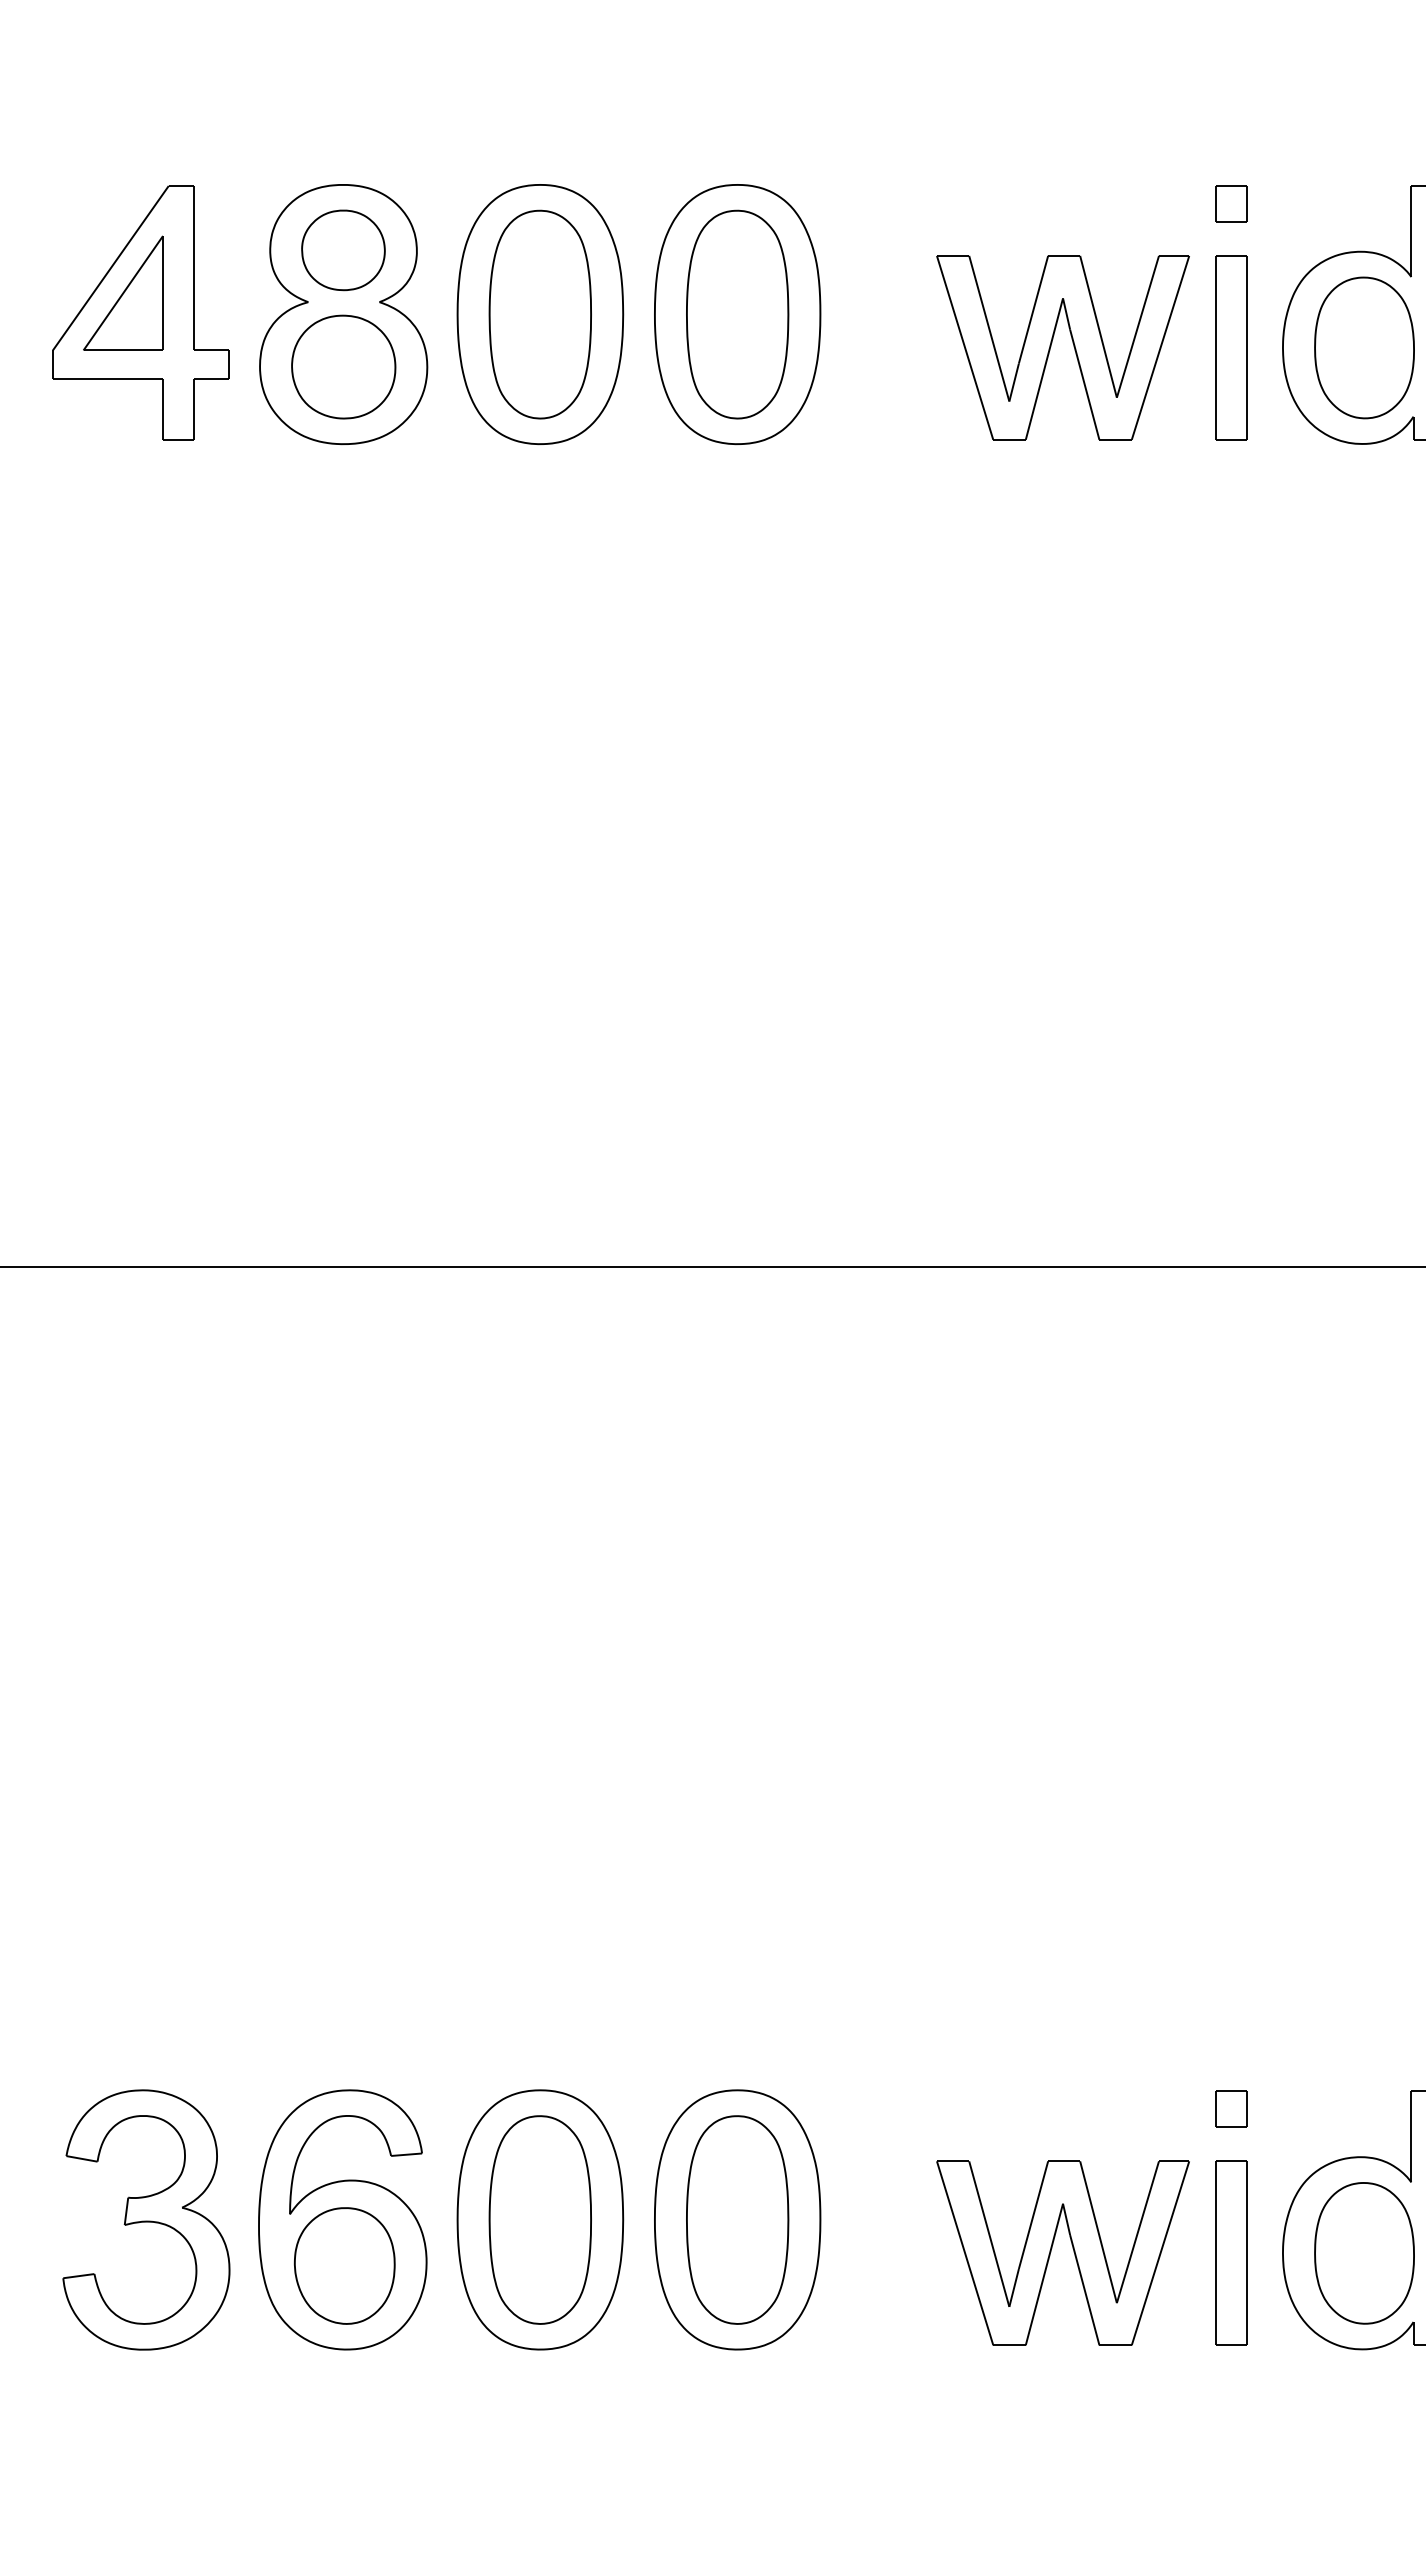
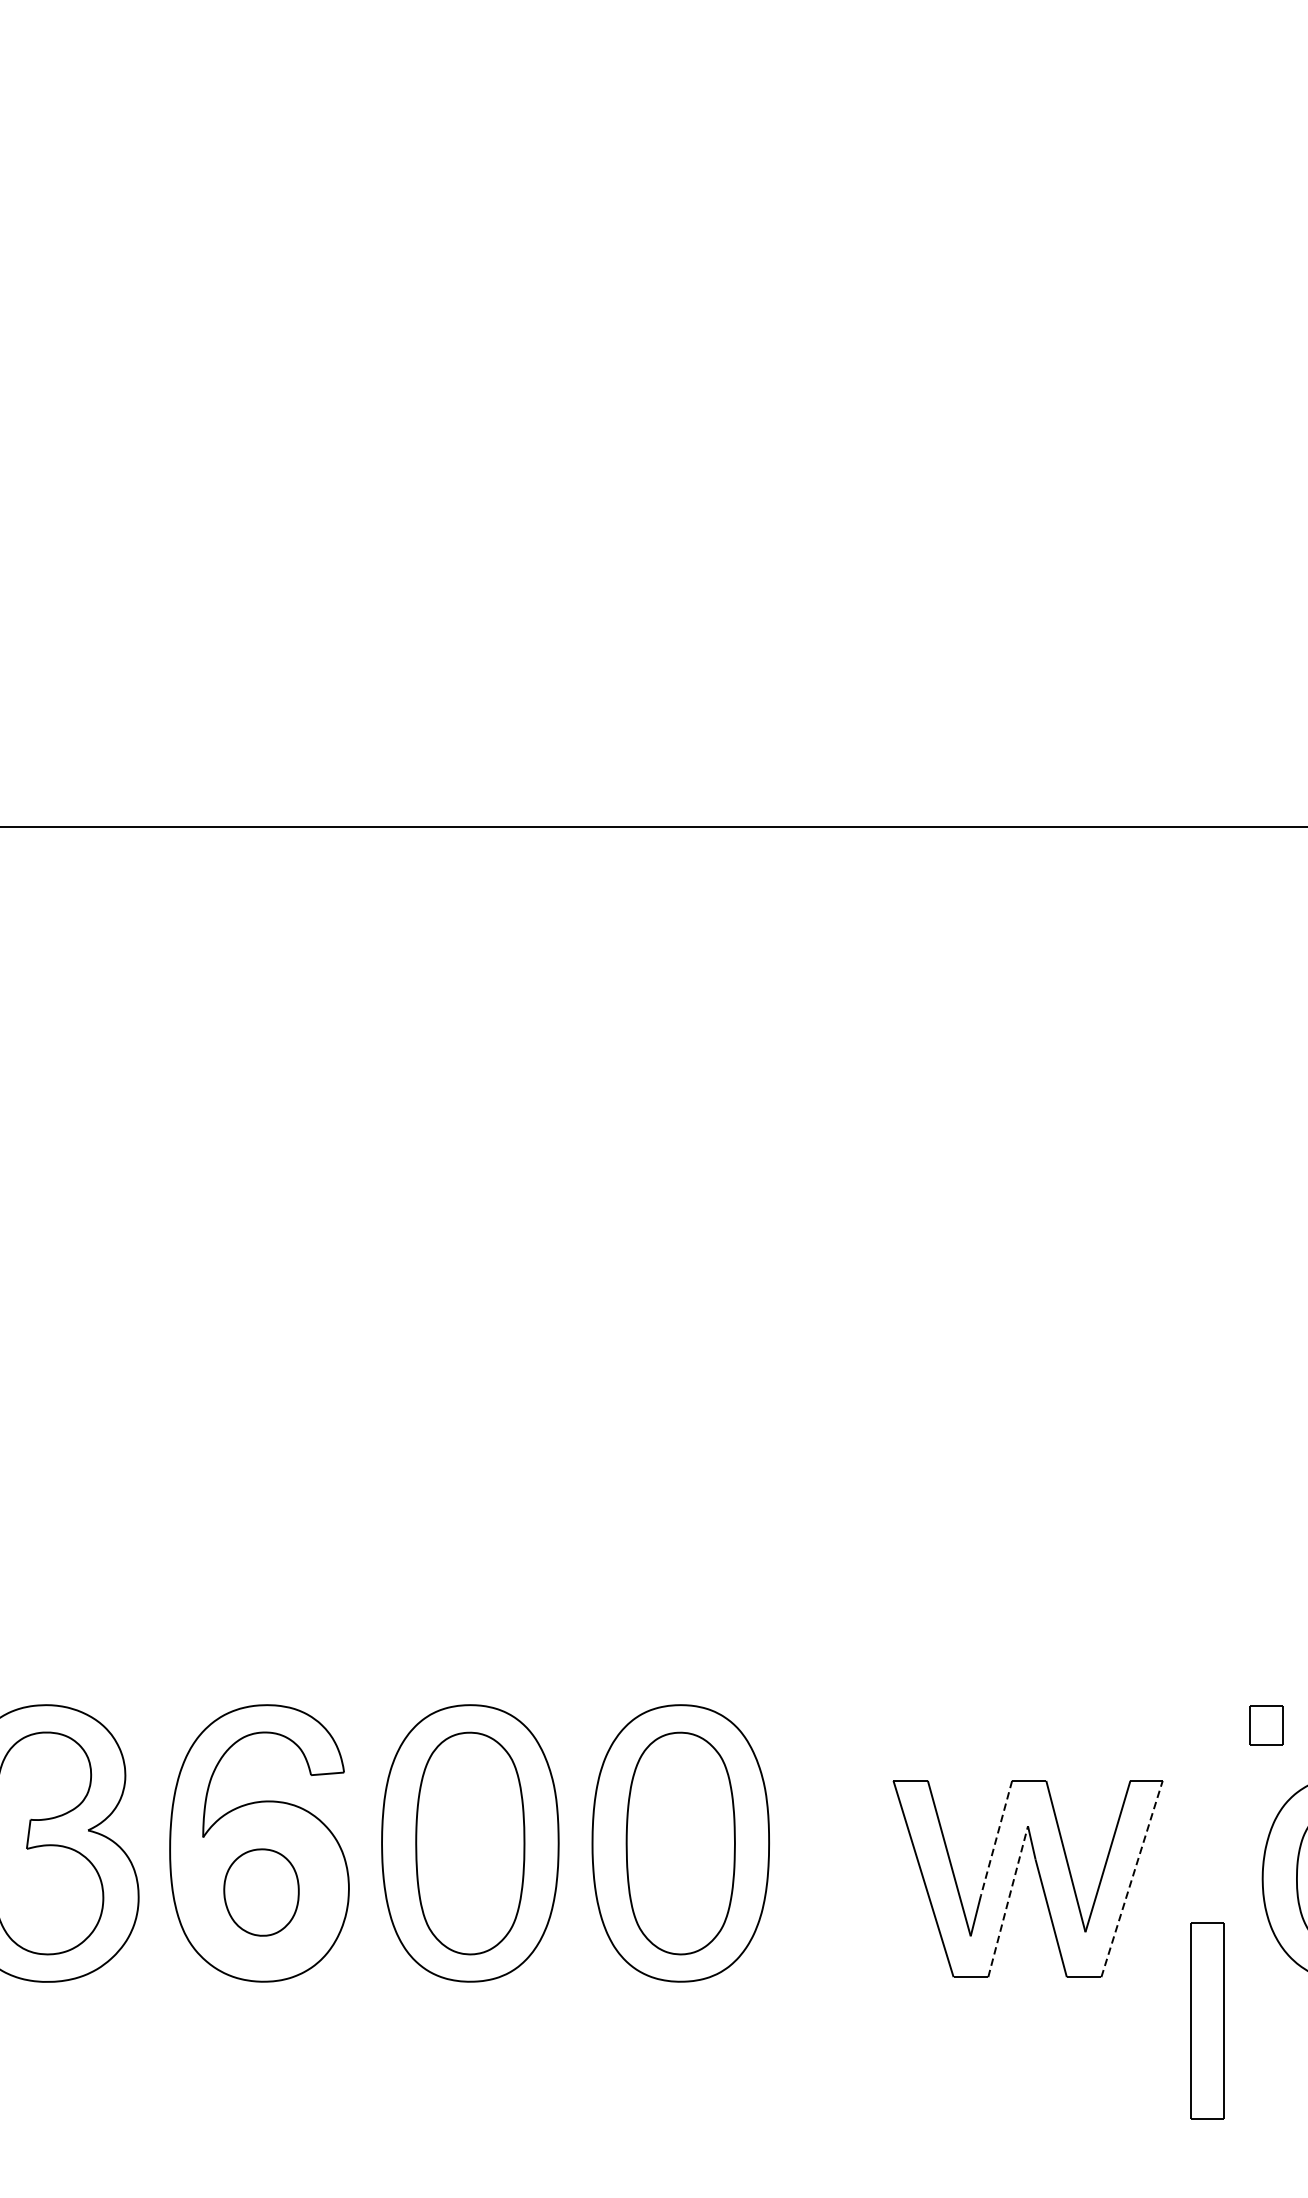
part: (1231, 2108) -> (1266, 1724), moved
line: (1033, 2215) -> (996, 1838), solid -> dashed
line: (1160, 2252) -> (1132, 1878), solid -> dashed
part: (1231, 2252) -> (1207, 2020), moved
part: (344, 2265) -> (261, 1892), size x0.7
line: (1044, 2274) -> (1008, 1901), solid -> dashed

